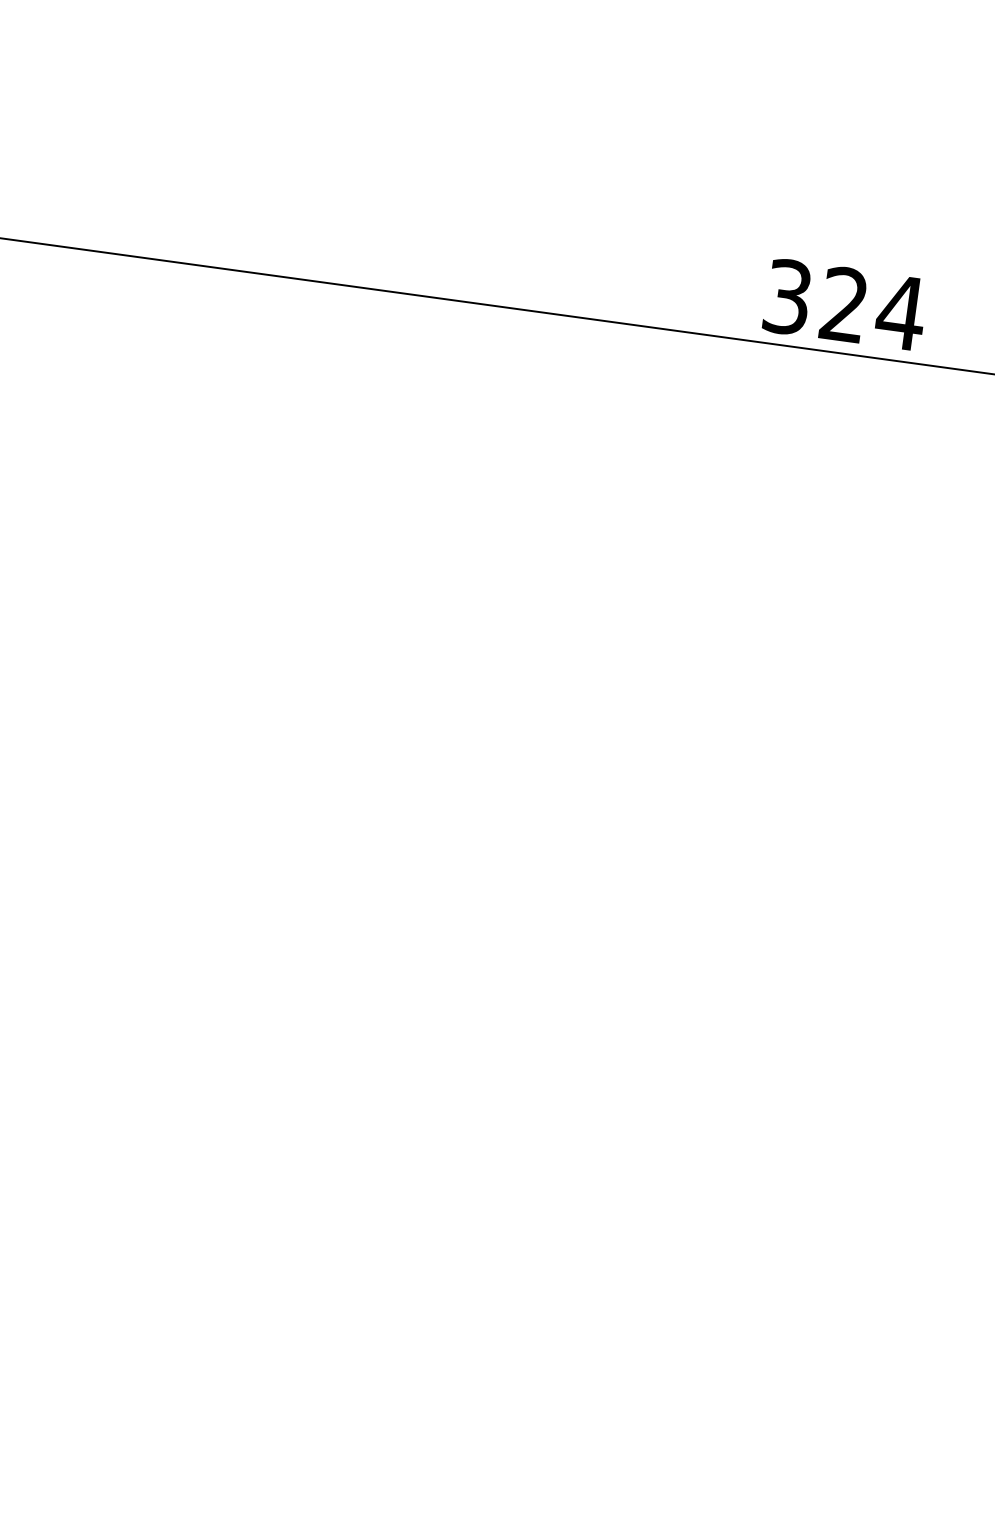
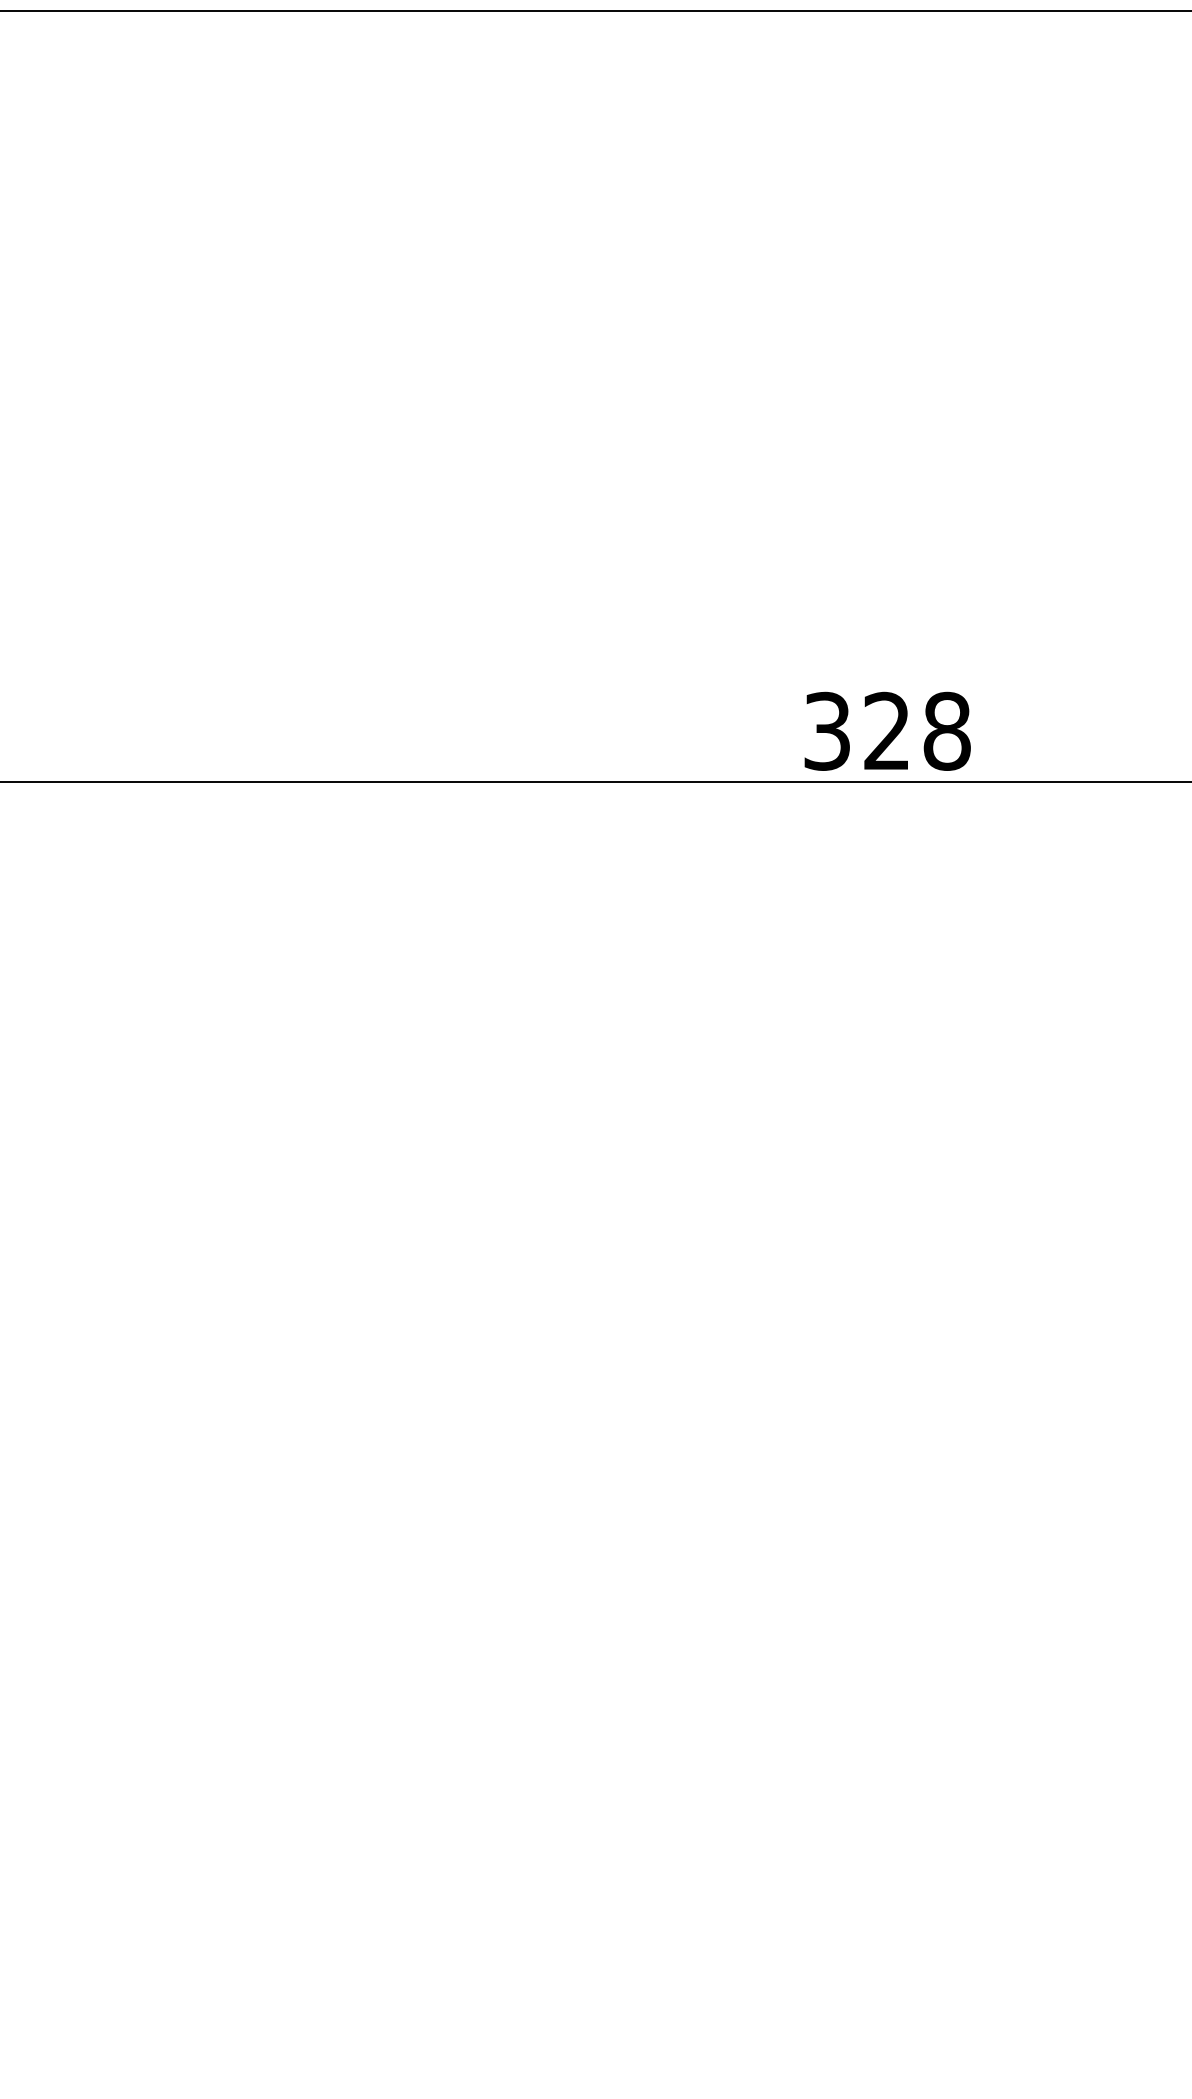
text: (900, 311) -> (946, 730), 324 -> 328

